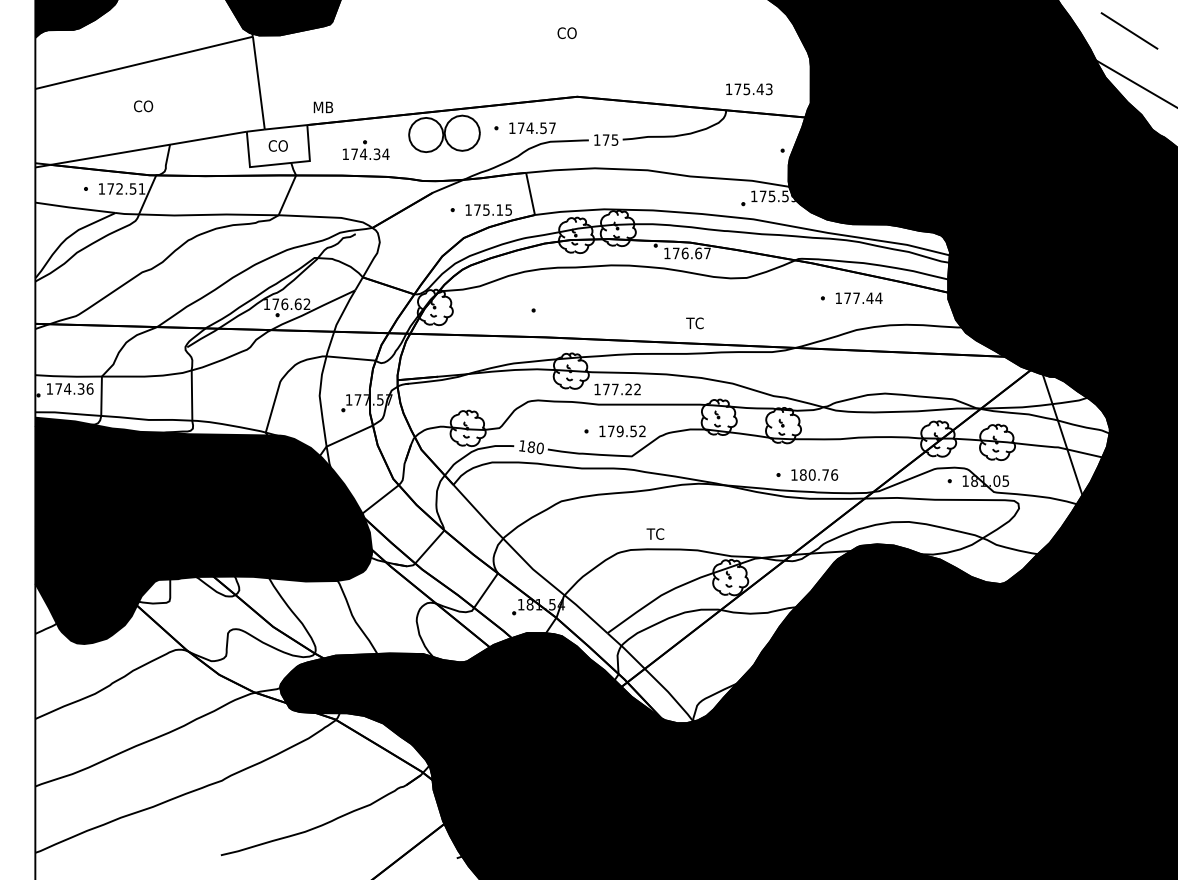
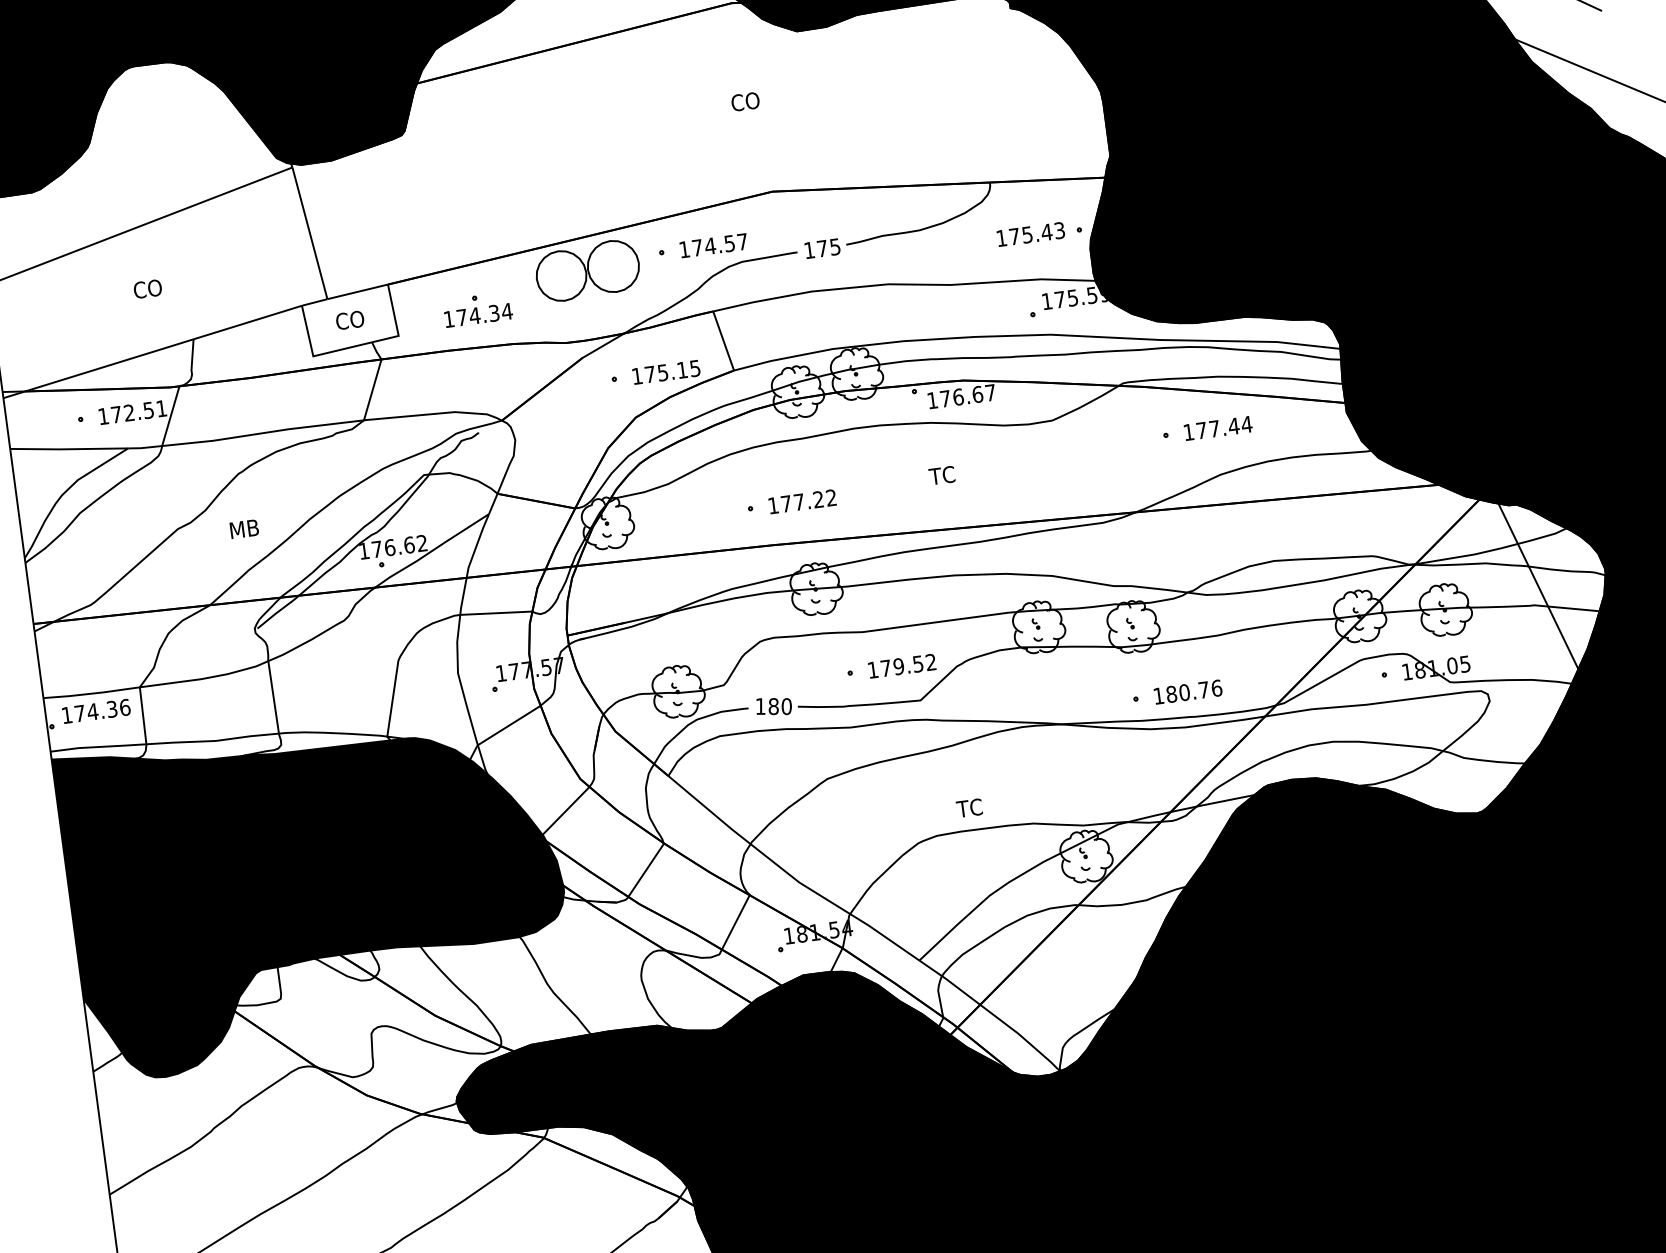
text: (749, 89) -> (1031, 234), moved
text: (323, 107) -> (244, 529), moved
text: (694, 323) -> (941, 475), moved
text: (617, 389) -> (802, 501), moved

